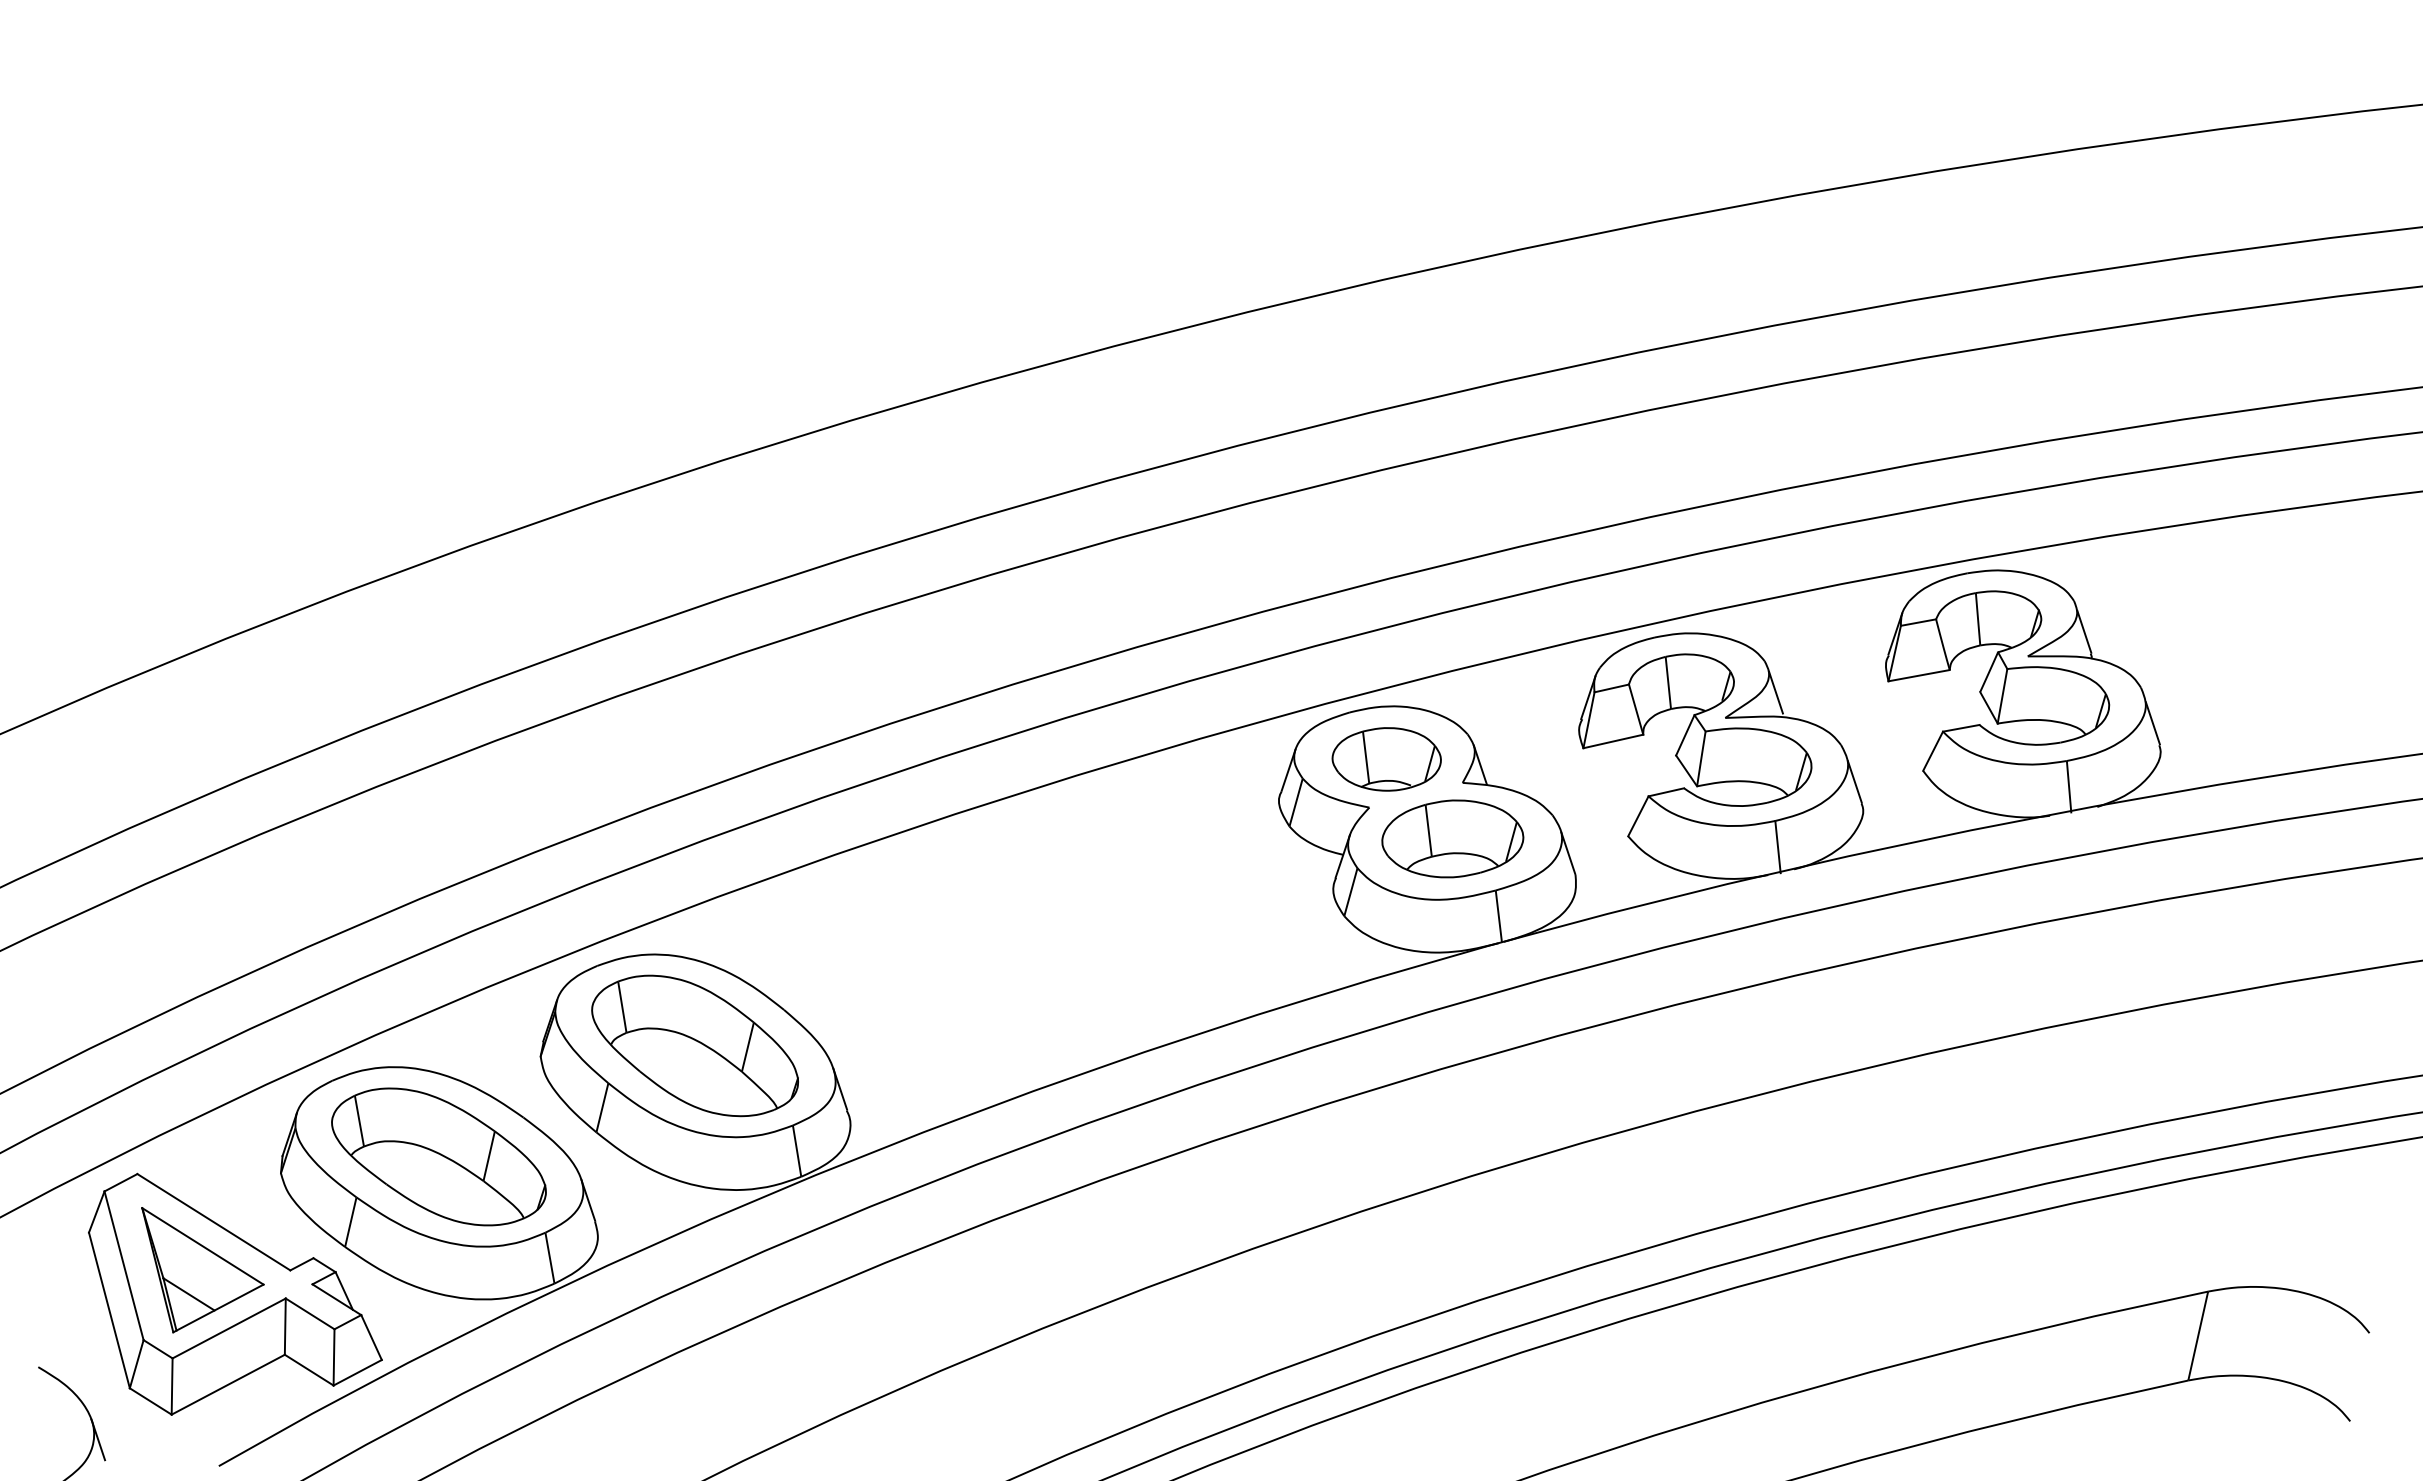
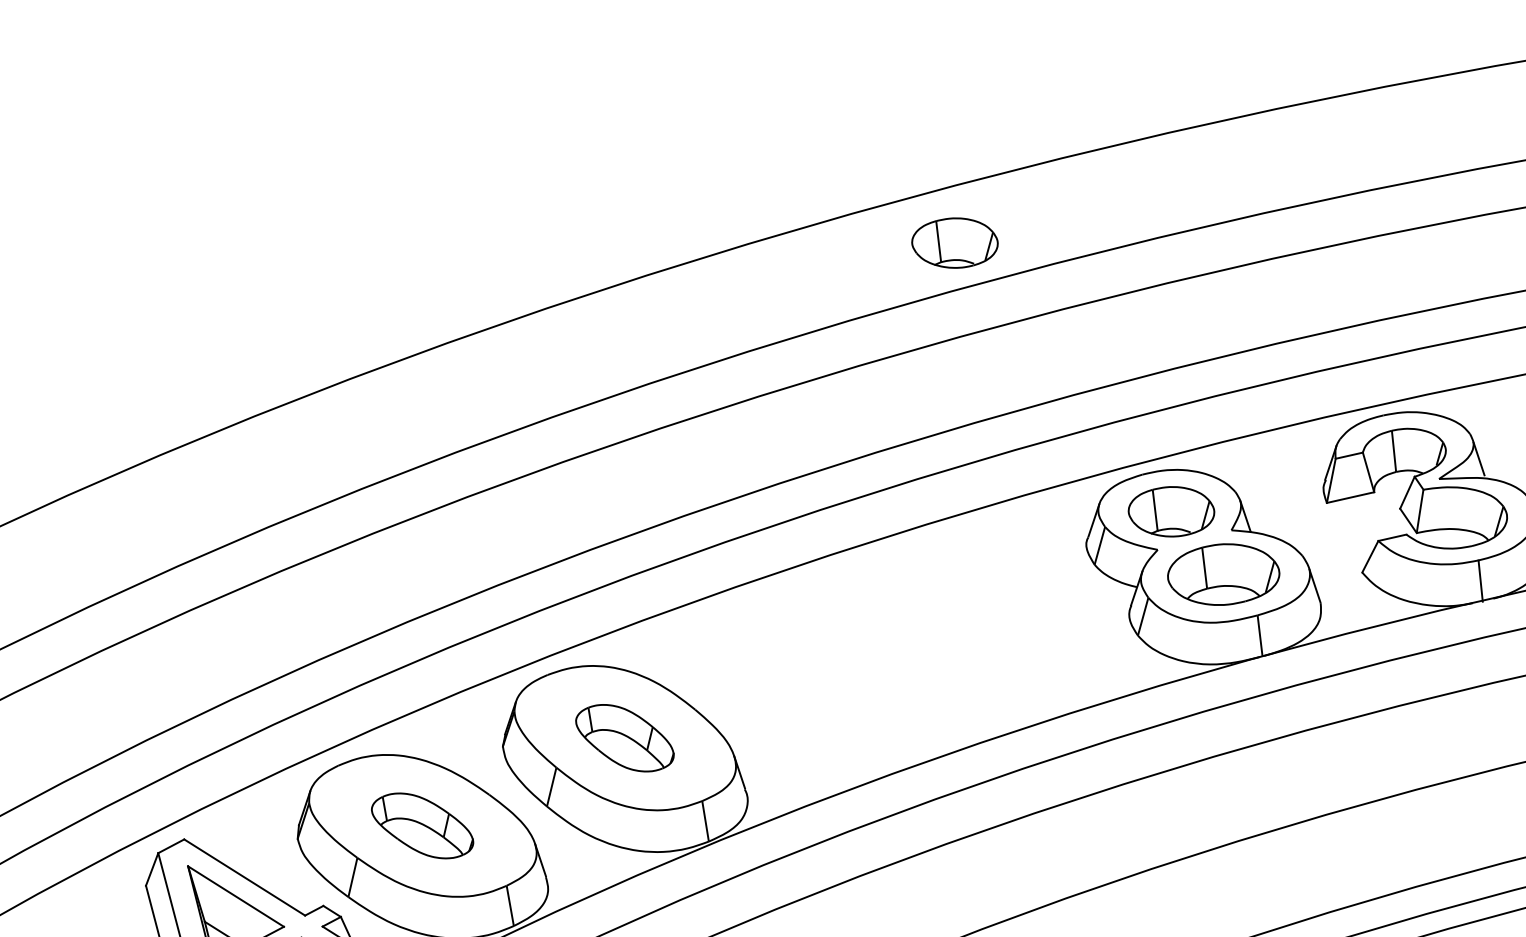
part: (1112, 419) -> (954, 243), added
part: (694, 1045) -> (624, 737), size x0.6
part: (438, 1156) -> (422, 825), size x0.6

